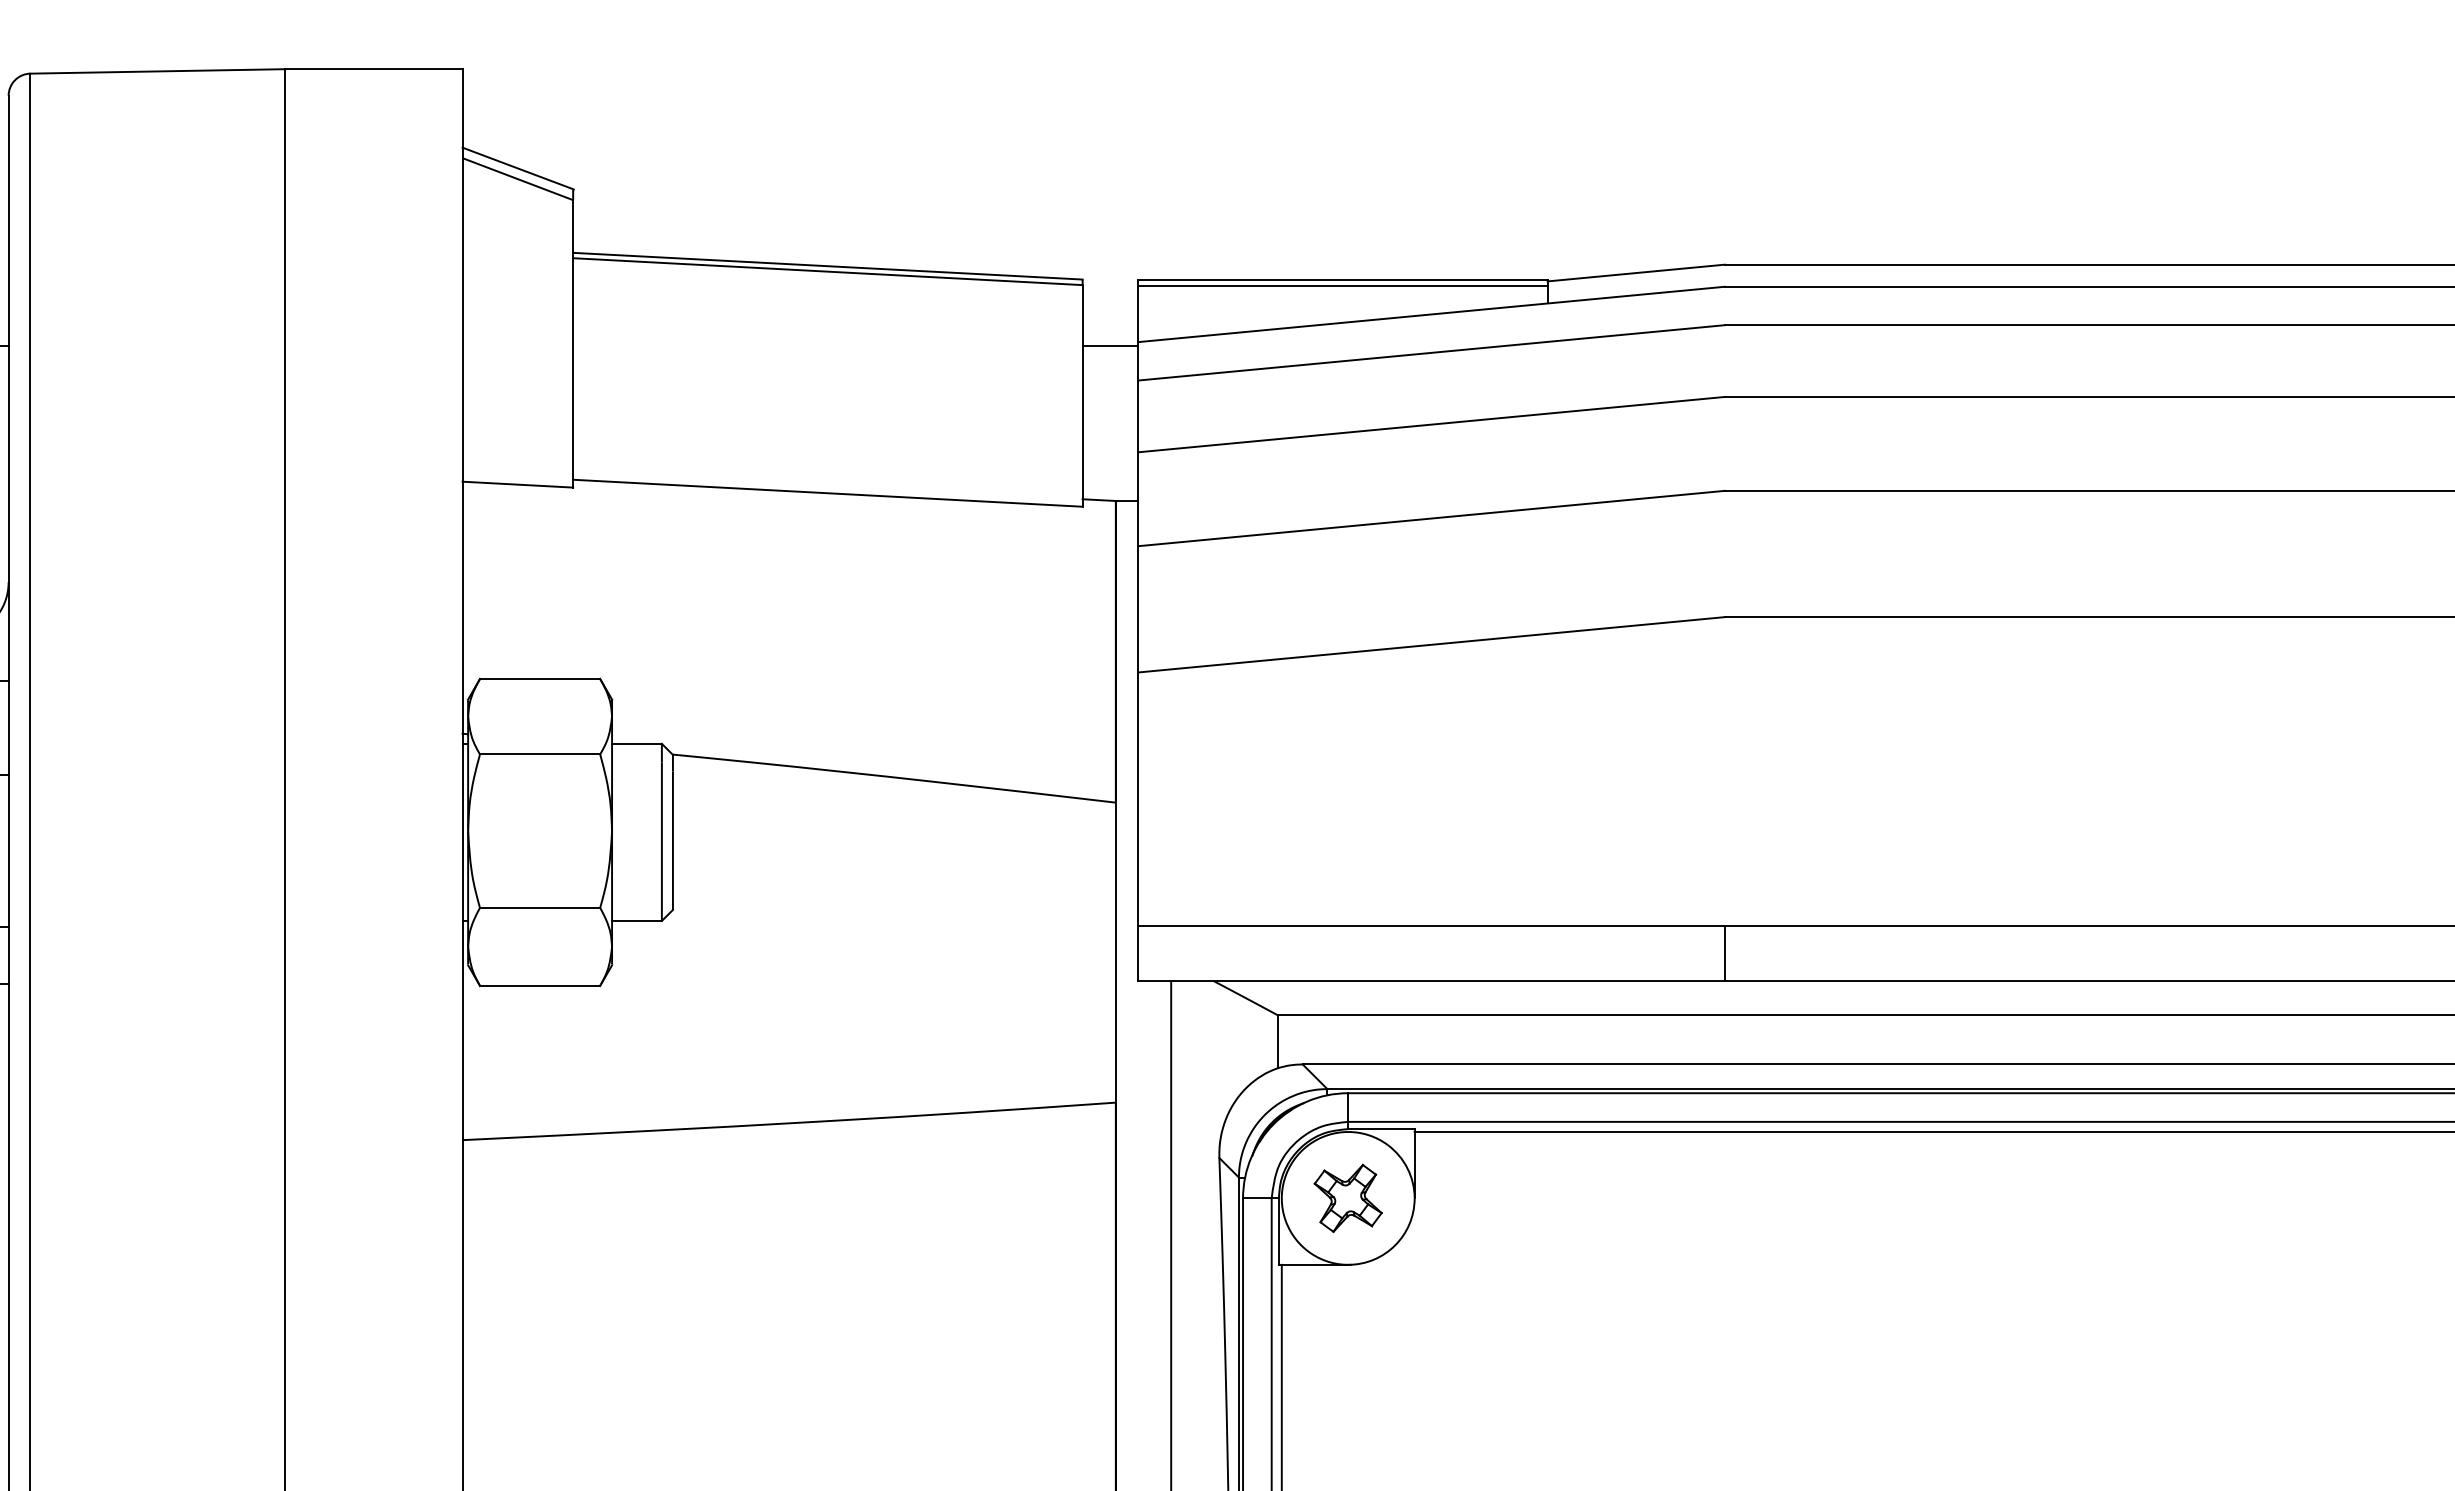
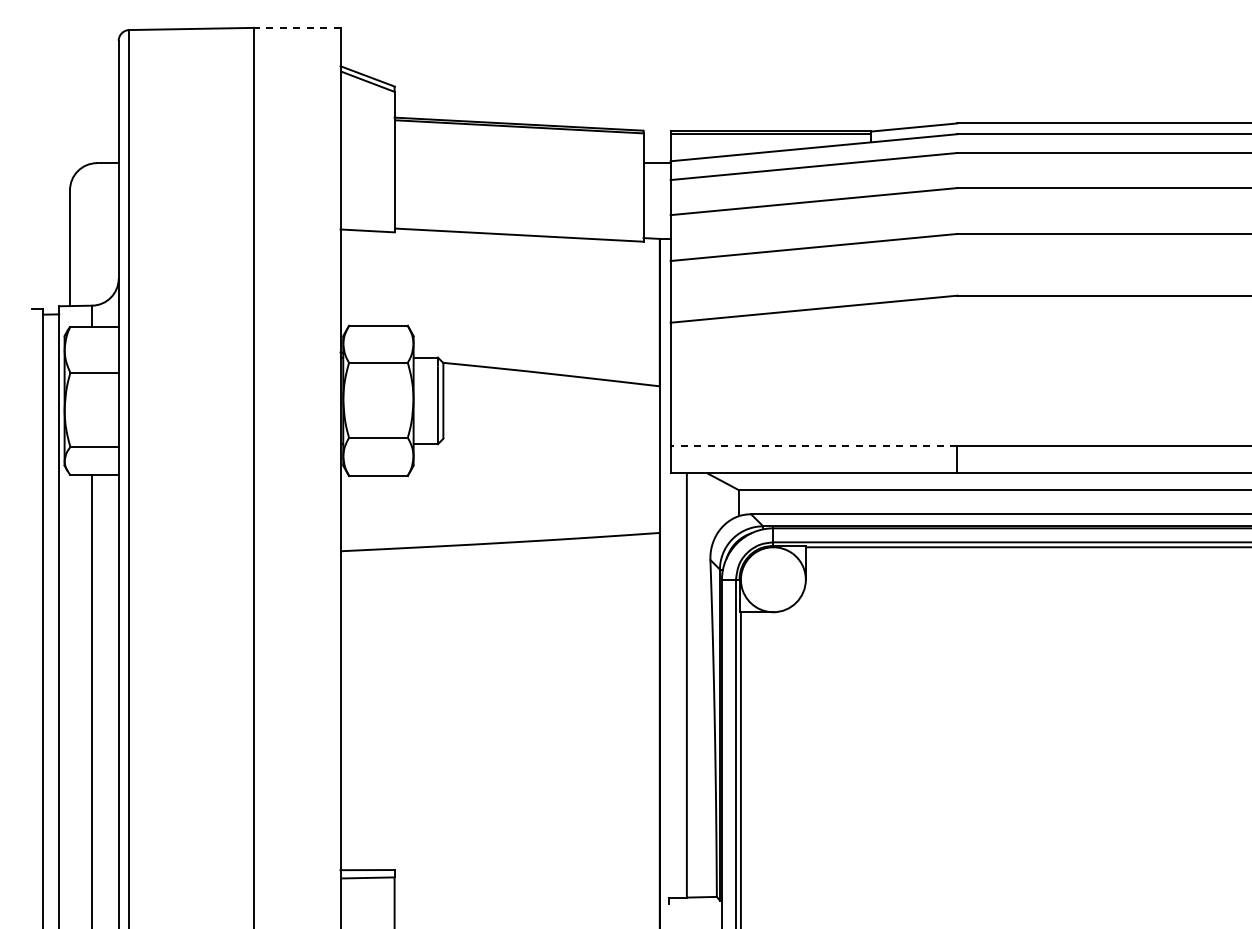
line: (372, 68) -> (296, 27), solid -> dashed
line: (1430, 925) -> (813, 446), solid -> dashed
part: (1346, 1197) -> (772, 579), removed

